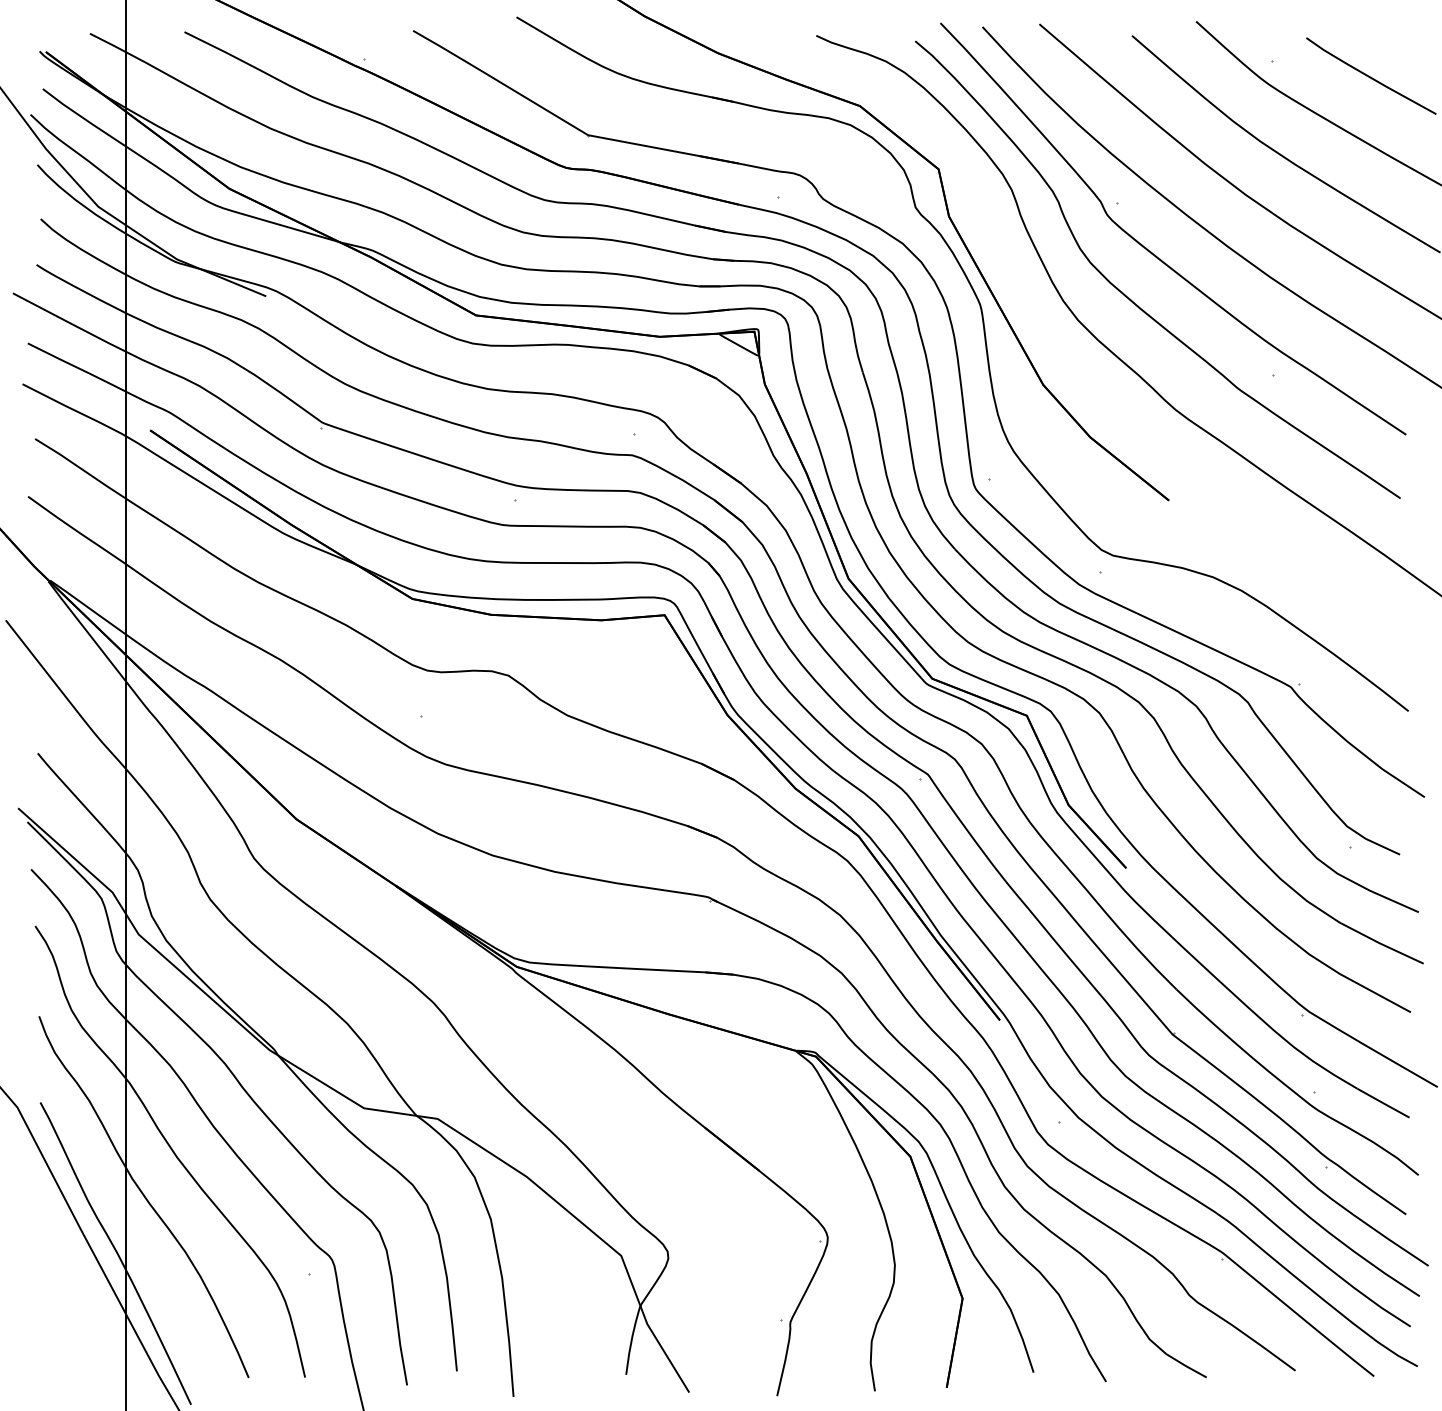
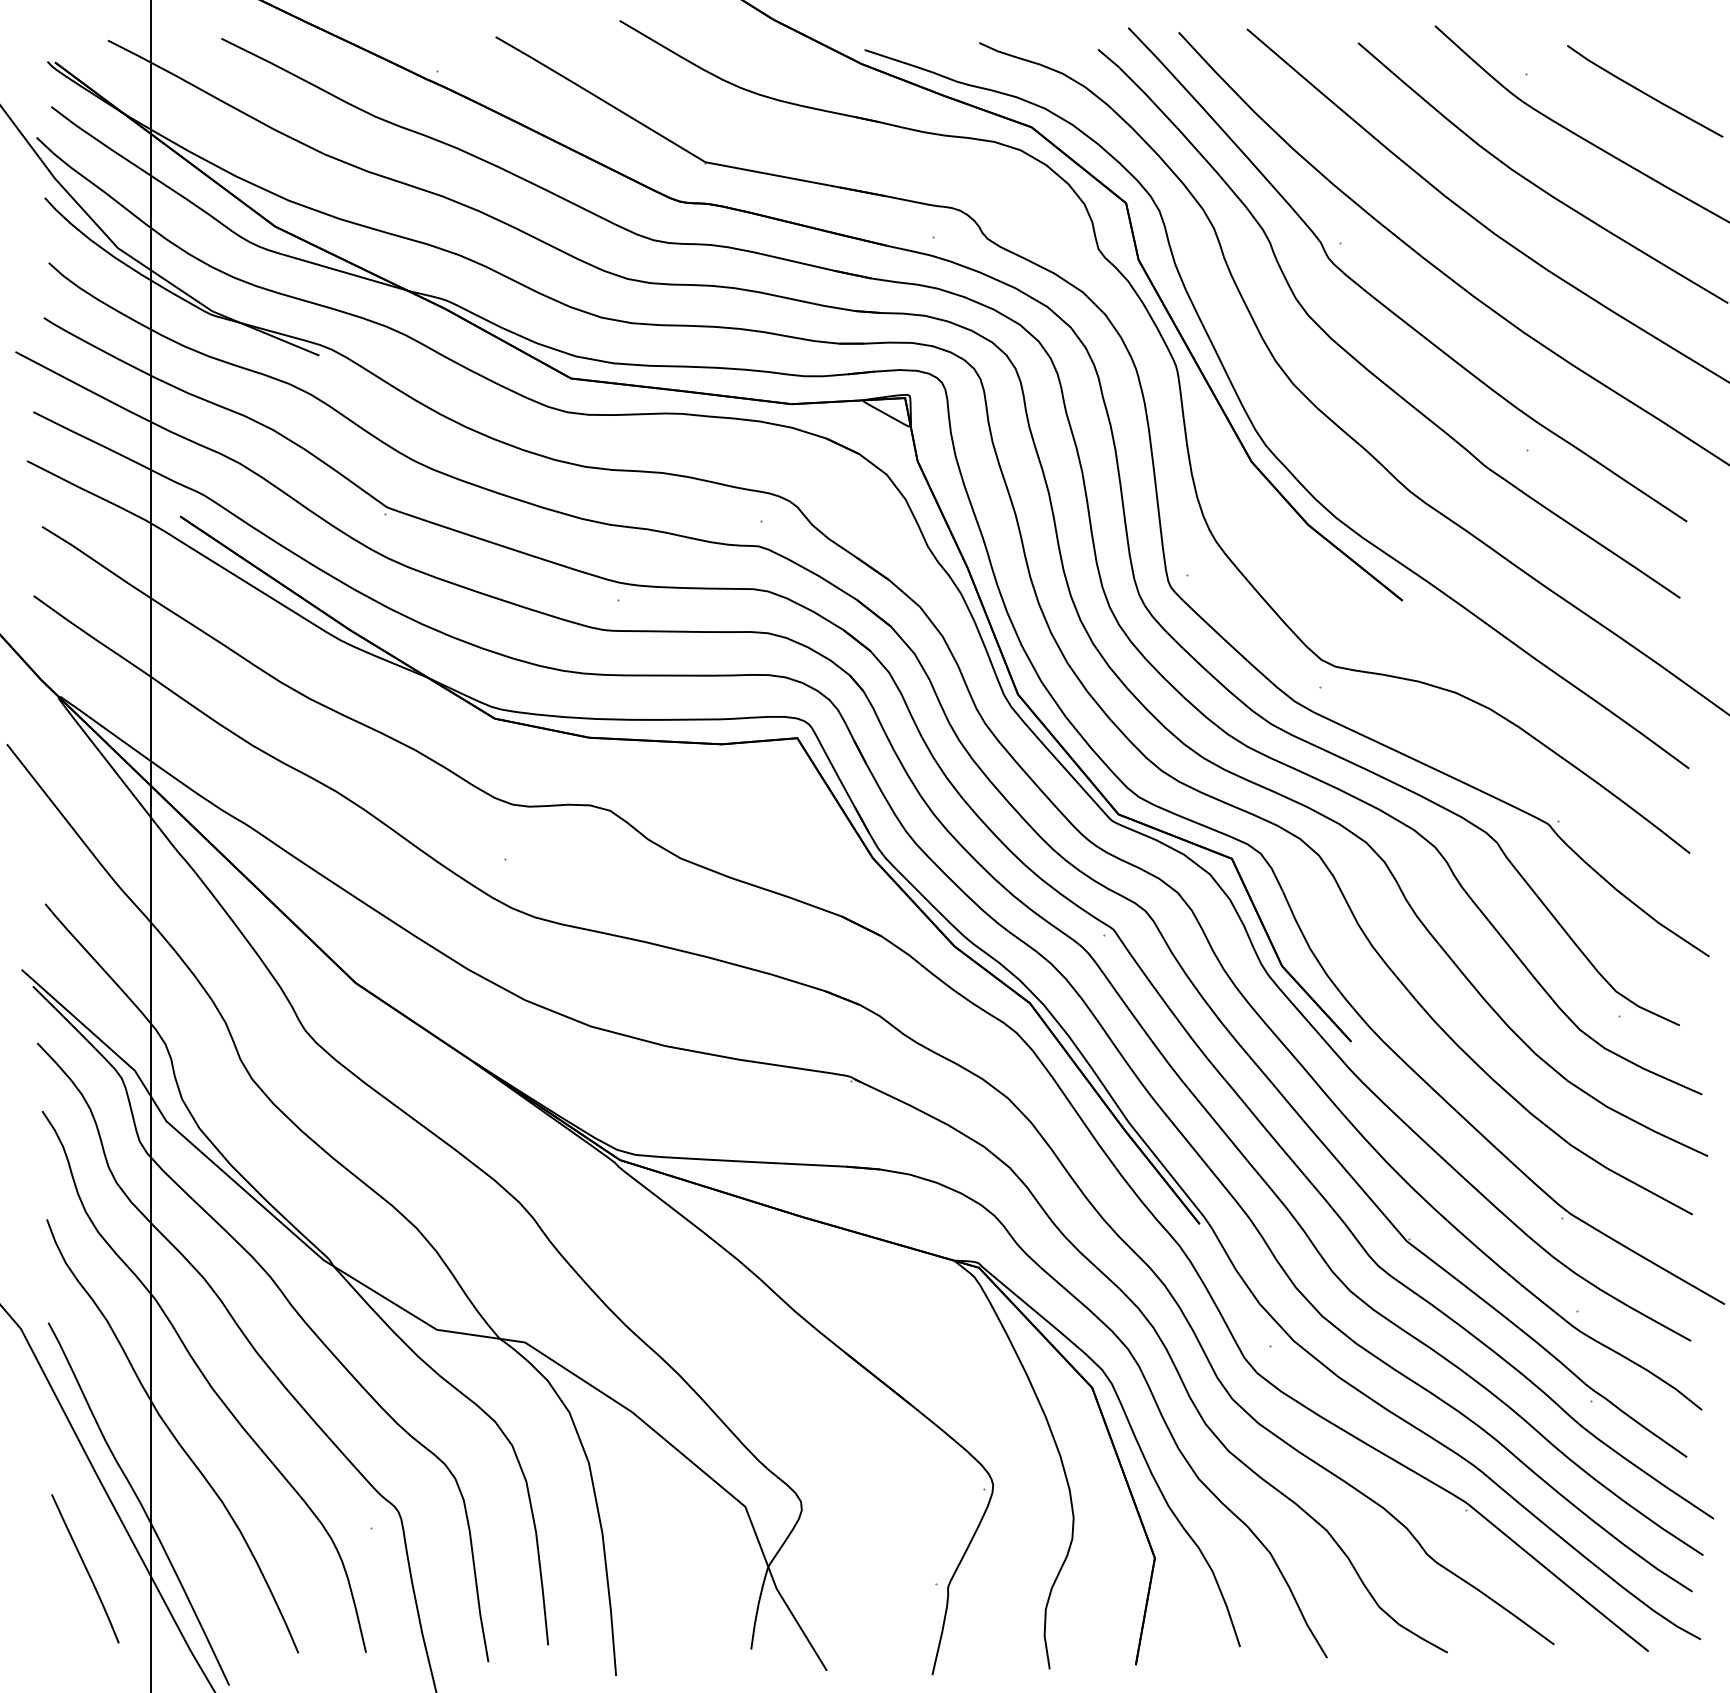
curve: (1044, 352) -> (1253, 423), added
curve: (71, 1307) -> (85, 1568), added

